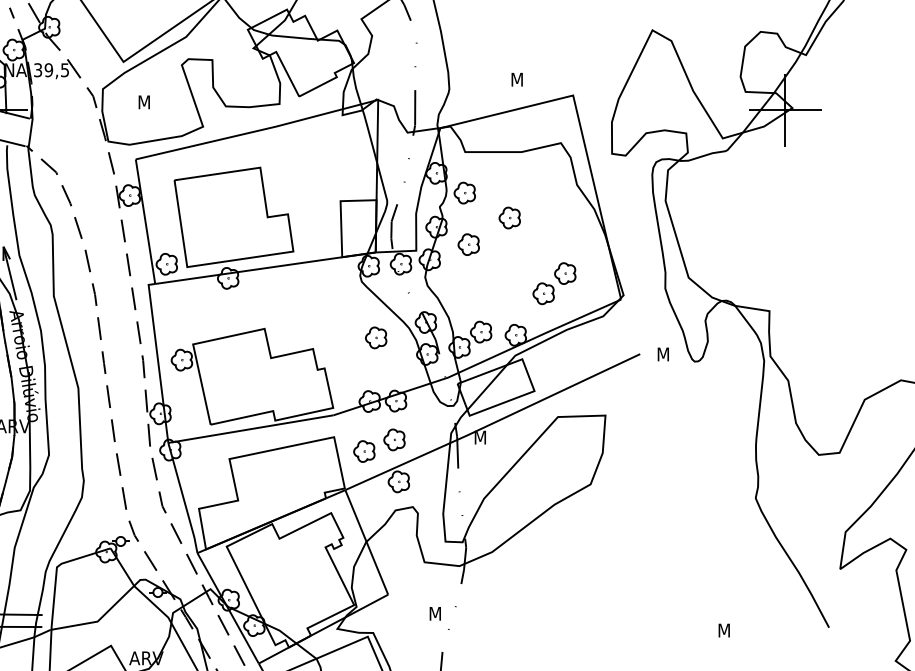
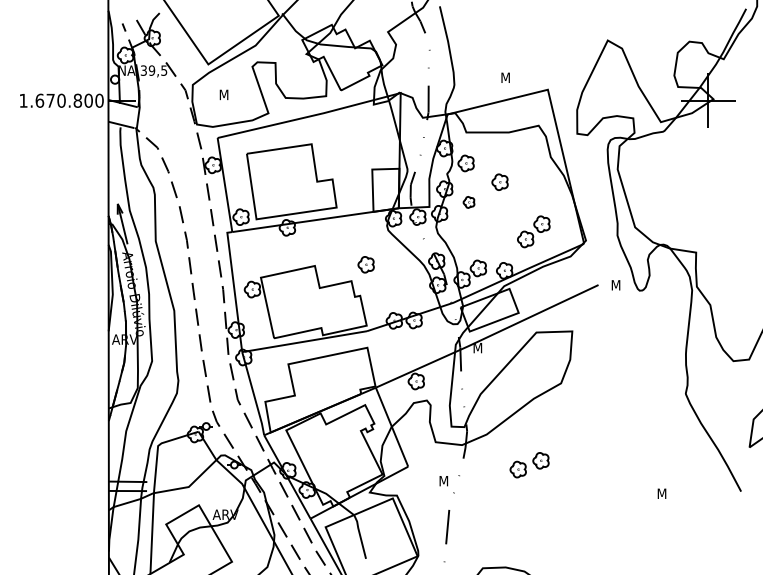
part: (468, 244) -> (468, 202), size x0.7
part: (375, 337) -> (365, 264), moved
part: (379, 446) -> (529, 465), moved

